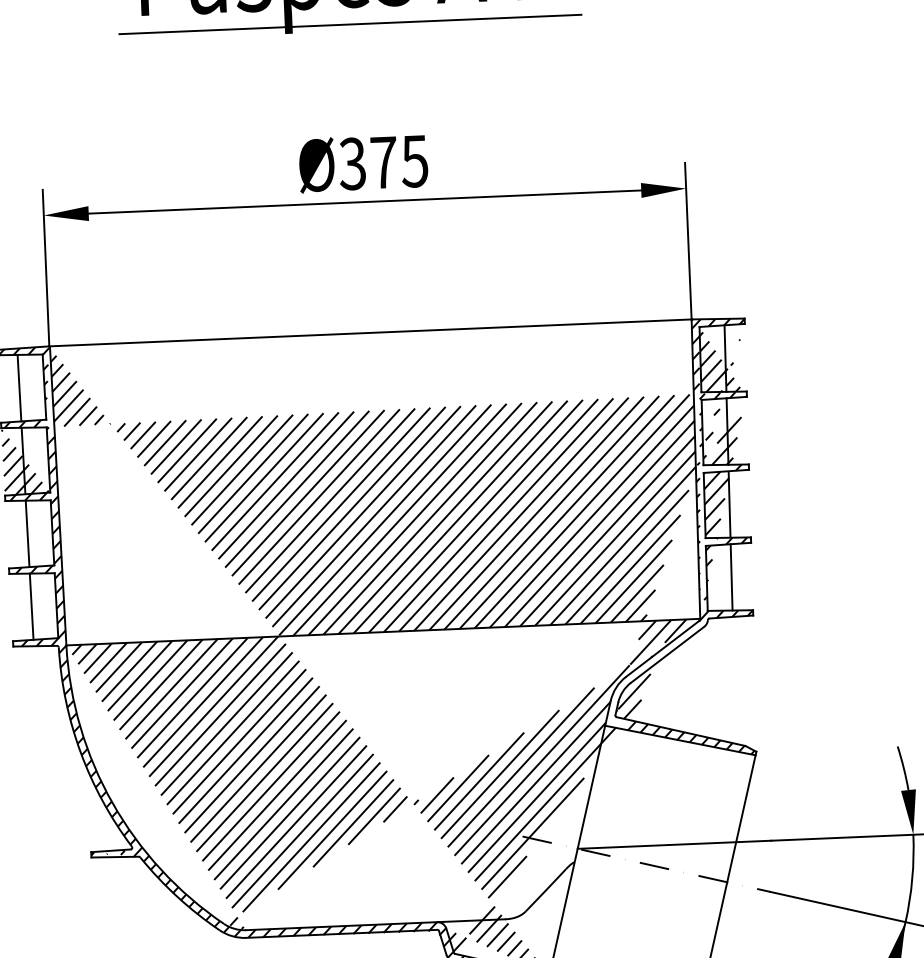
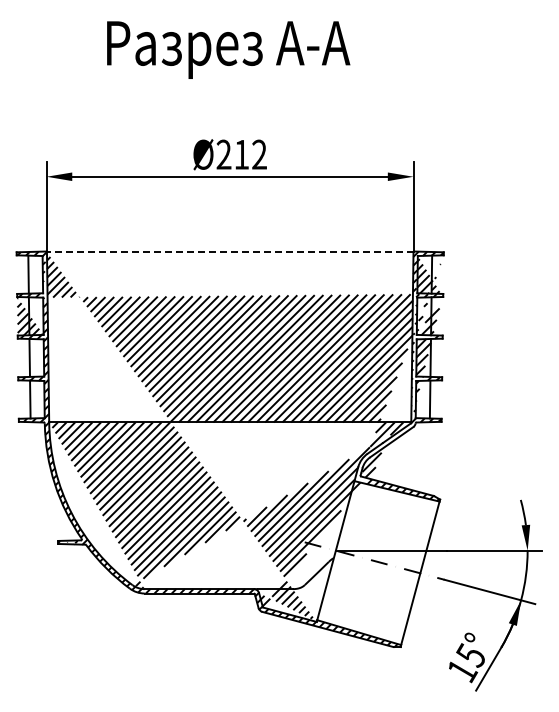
line: (349, 25) -> (225, 75), removed
text: (383, 162) -> (241, 154), Ø375 -> Ø212
line: (371, 332) -> (230, 251), solid -> dashed

